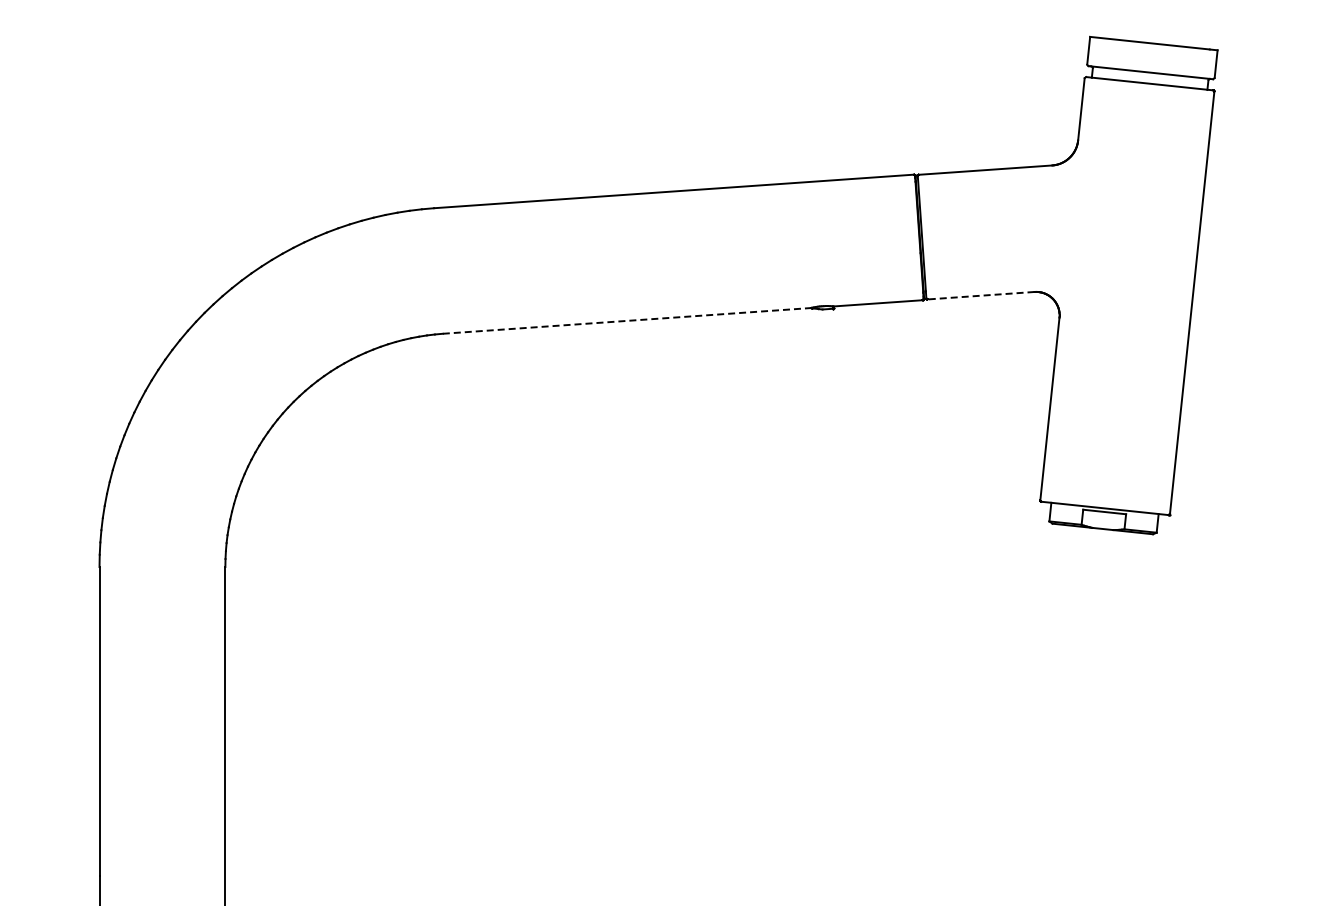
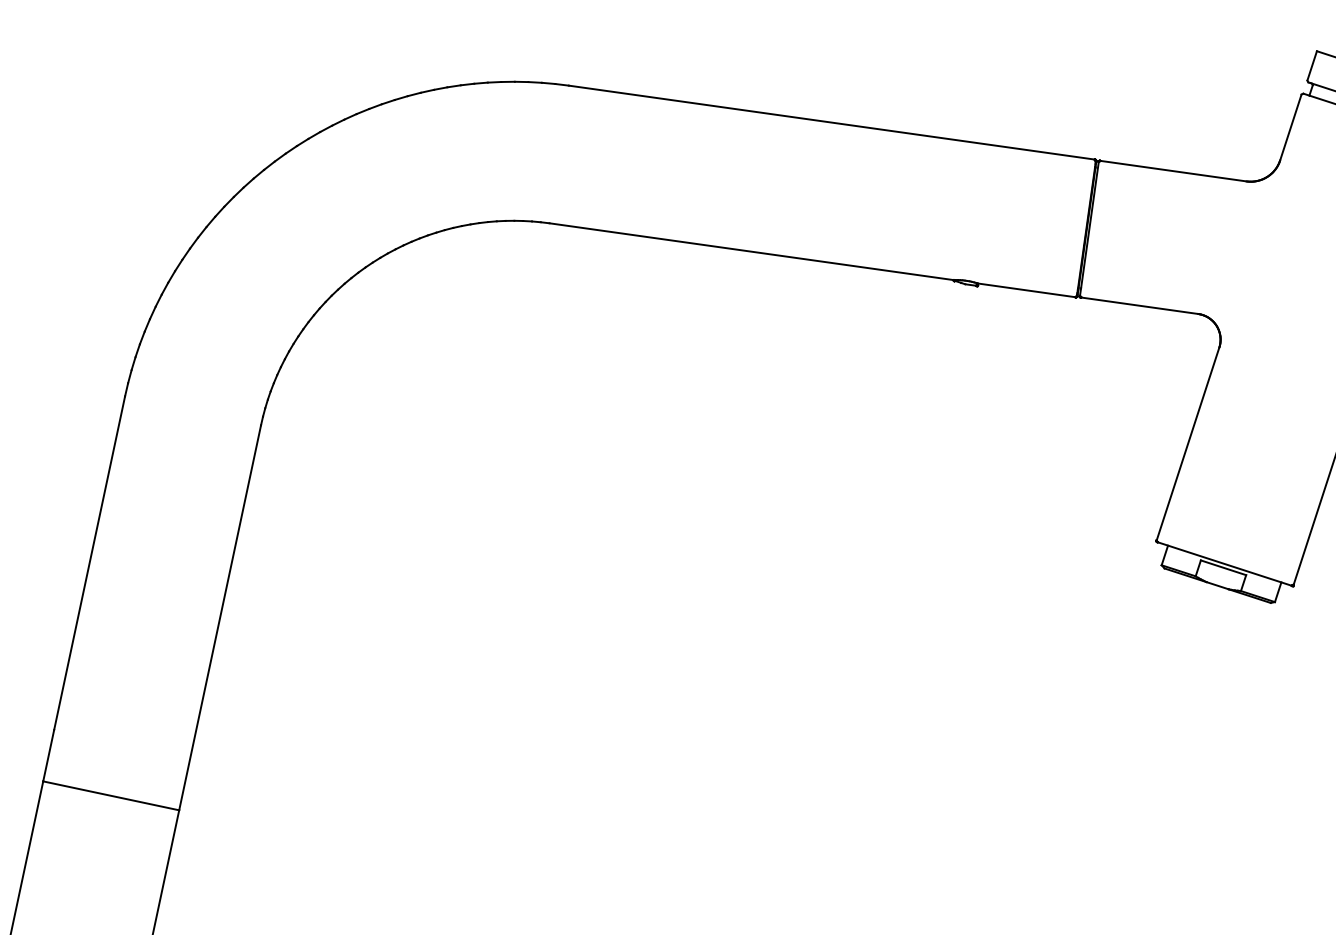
line: (980, 295) -> (1139, 305), dashed -> solid
line: (627, 320) -> (752, 251), dashed -> solid

